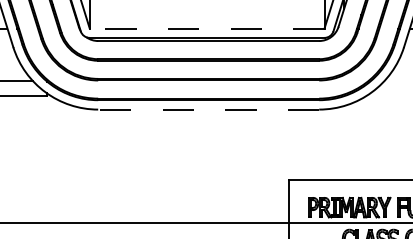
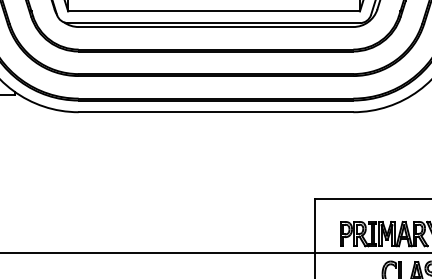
line: (206, 28) -> (213, 11), dashed -> solid
line: (208, 109) -> (215, 112), dashed -> solid

